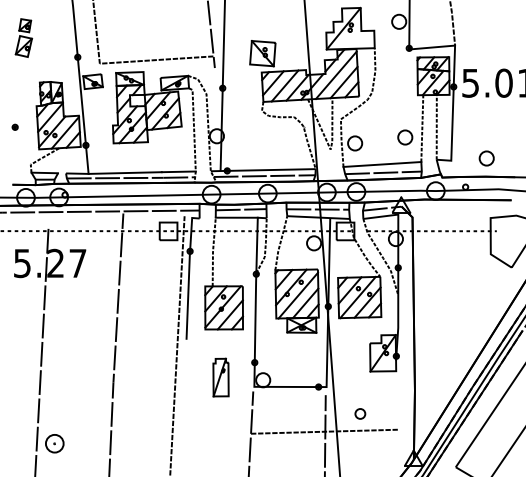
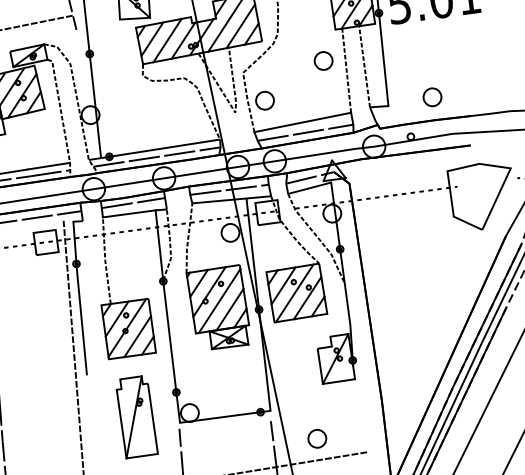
part: (405, 137) -> (323, 60), moved
part: (220, 377) -> (135, 416), size x1.67
part: (360, 413) -> (317, 438), size x1.43

